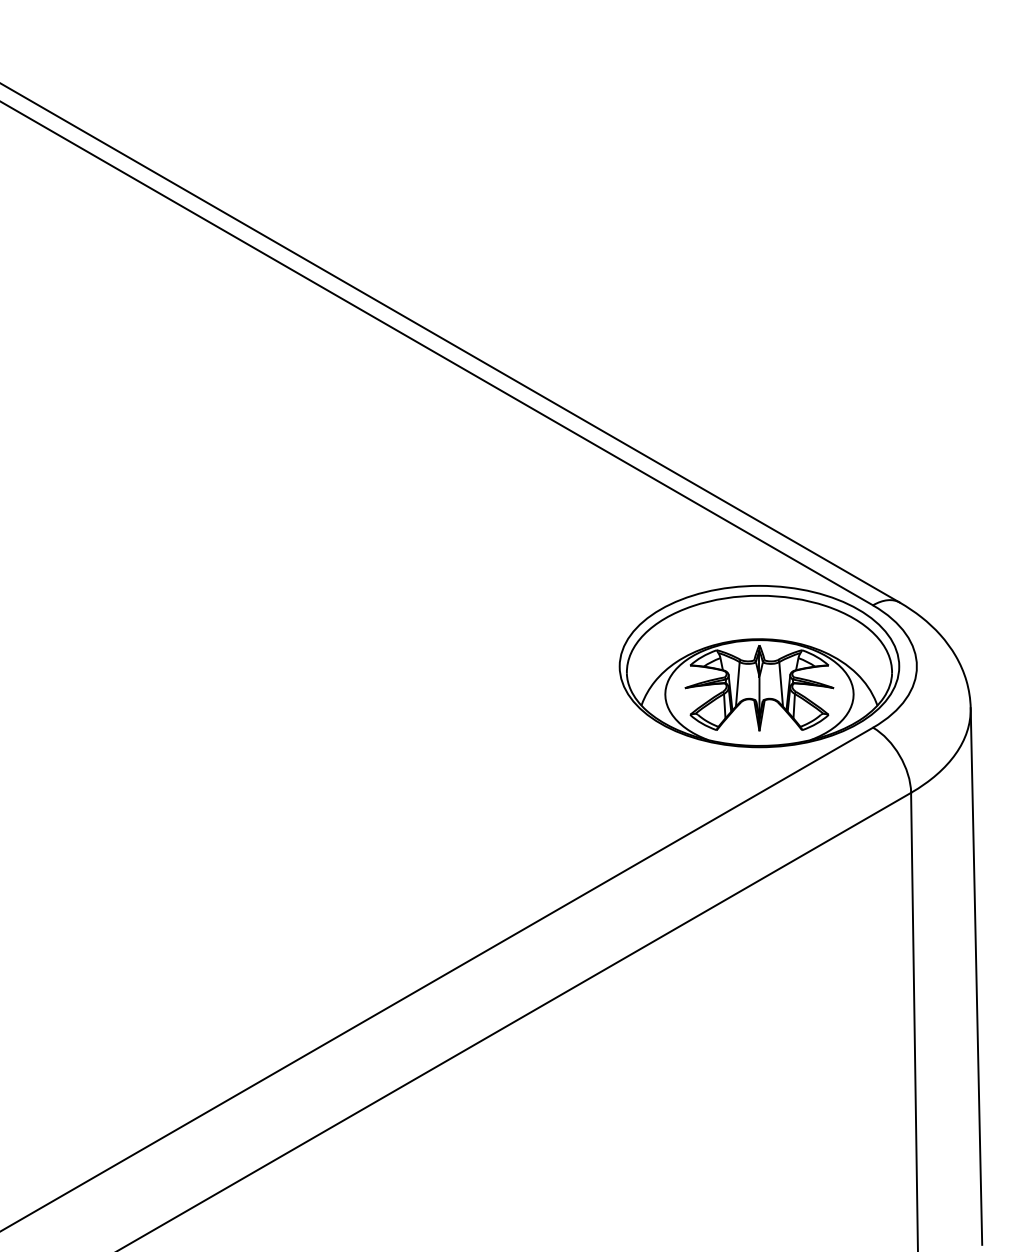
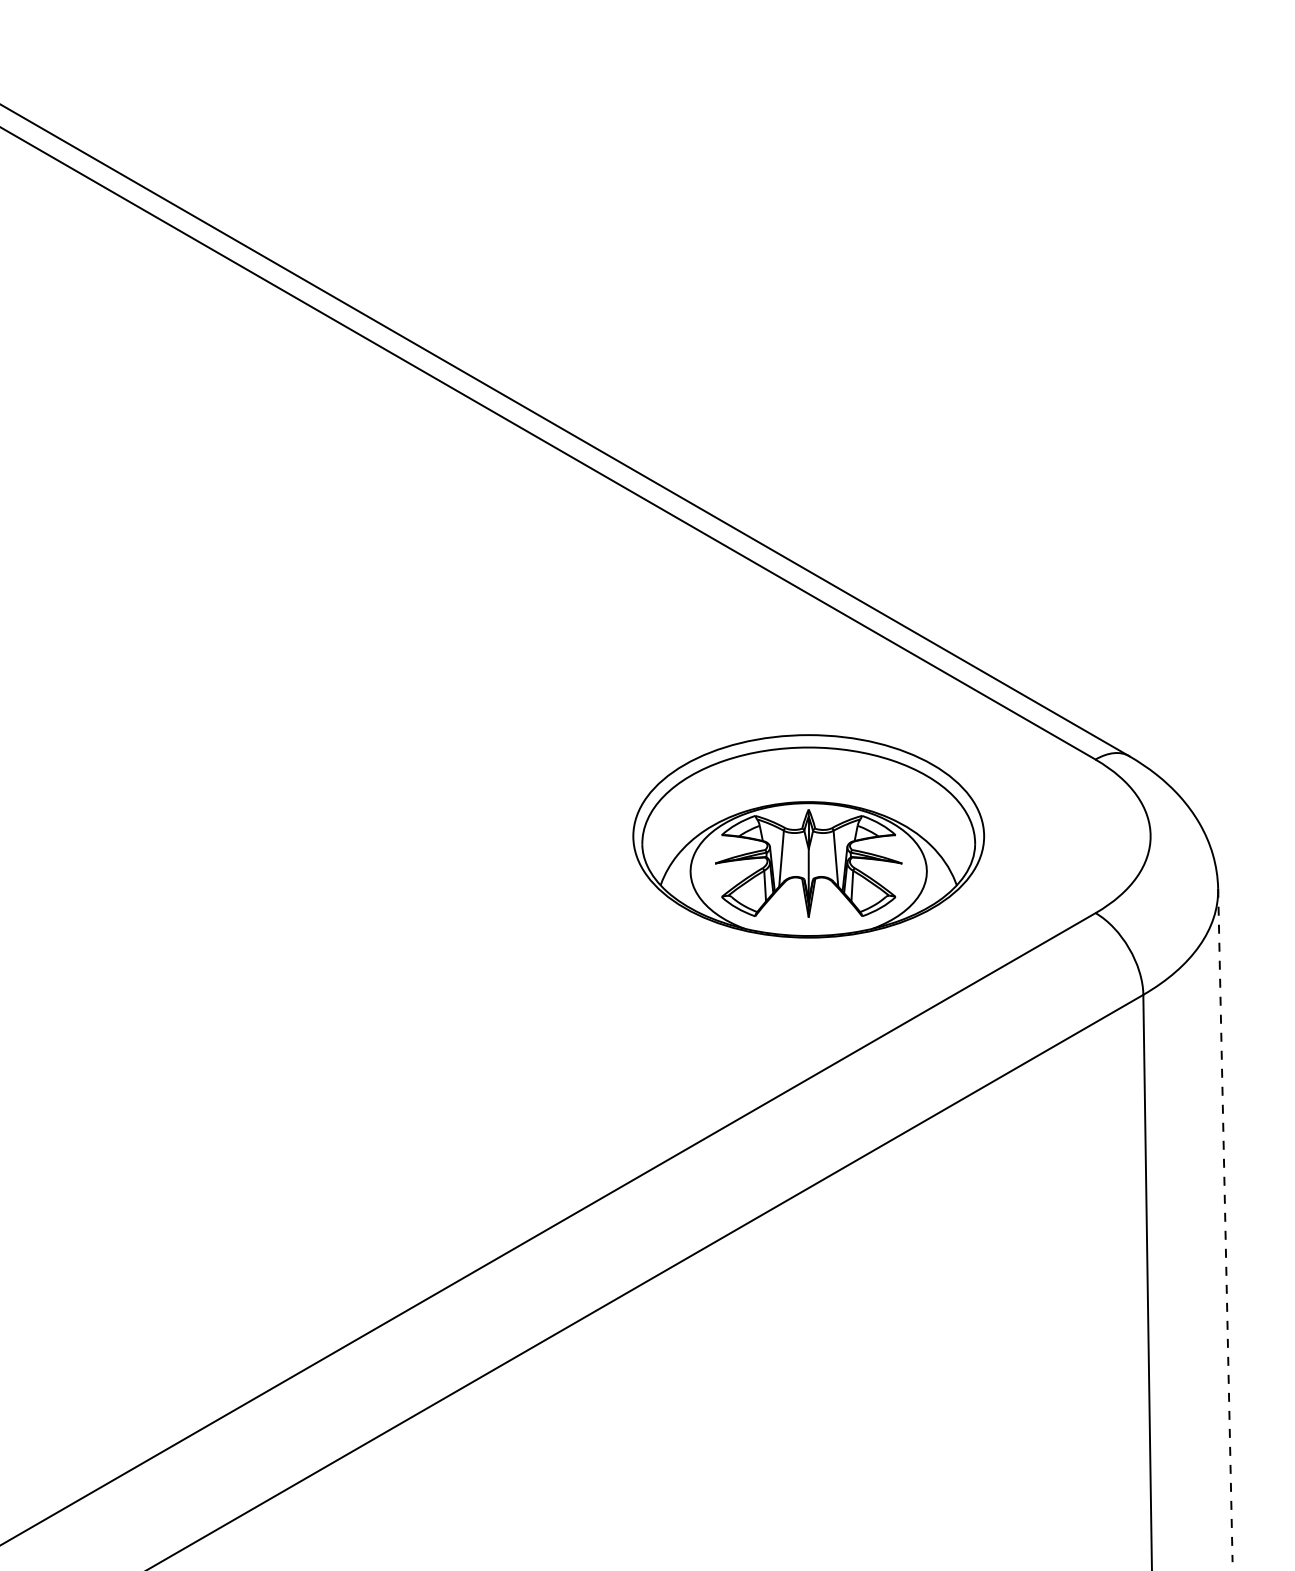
part: (759, 666) -> (808, 836), moved
line: (976, 977) -> (1225, 1226), solid -> dashed

